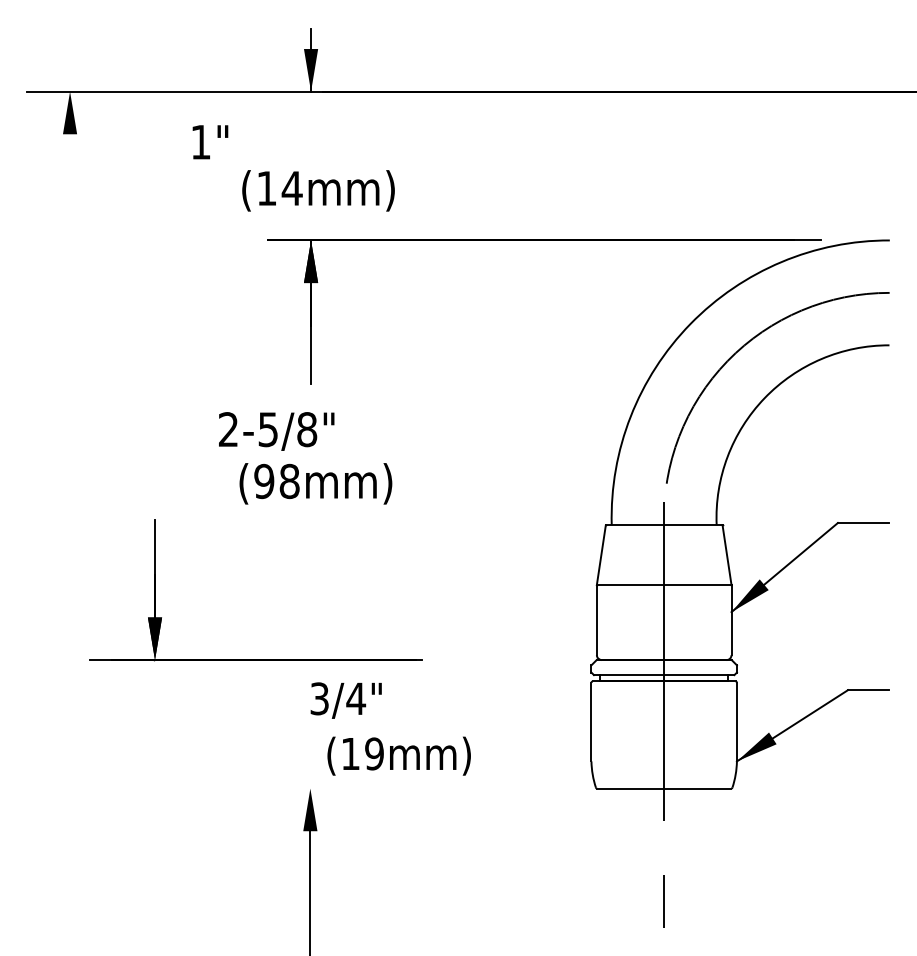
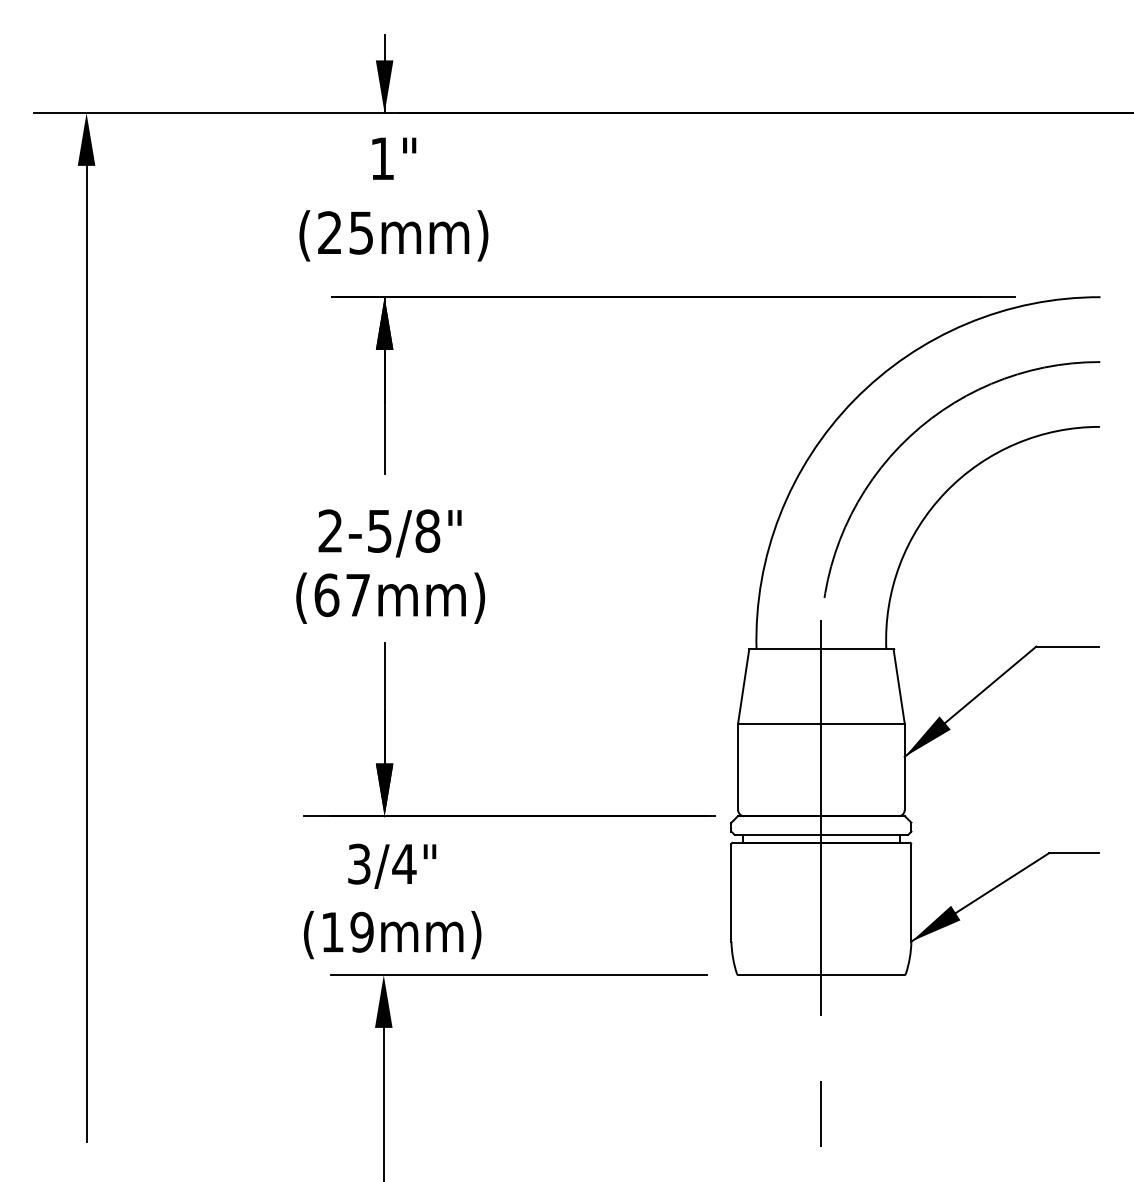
text: (210, 142) -> (394, 158), moved
text: (280, 188) -> (346, 232), (14mm) -> (25mm)
text: (276, 431) -> (389, 533), moved
text: (276, 481) -> (342, 595), (98mm) -> (67mm)
line: (70, 528) -> (86, 653), added
part: (255, 659) -> (509, 815), moved
text: (346, 699) -> (392, 865), moved
text: (399, 756) -> (392, 935), moved
line: (419, 788) -> (518, 975), added

